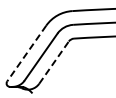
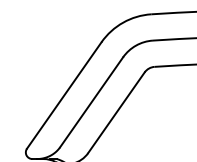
line: (26, 54) -> (63, 97), dashed -> solid
line: (54, 62) -> (117, 112), dashed -> solid

